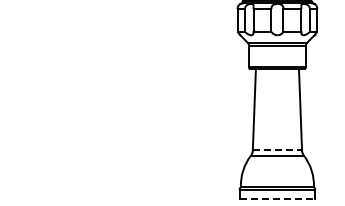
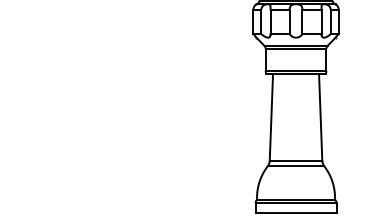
line: (277, 150) -> (296, 160), dashed -> solid
line: (277, 199) -> (296, 213), dashed -> solid

